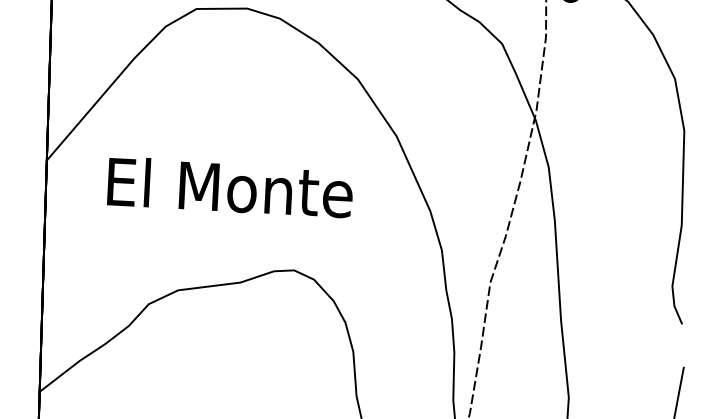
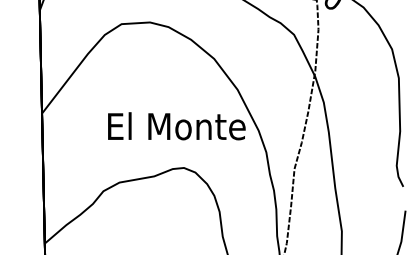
text: (229, 187) -> (176, 126), moved

